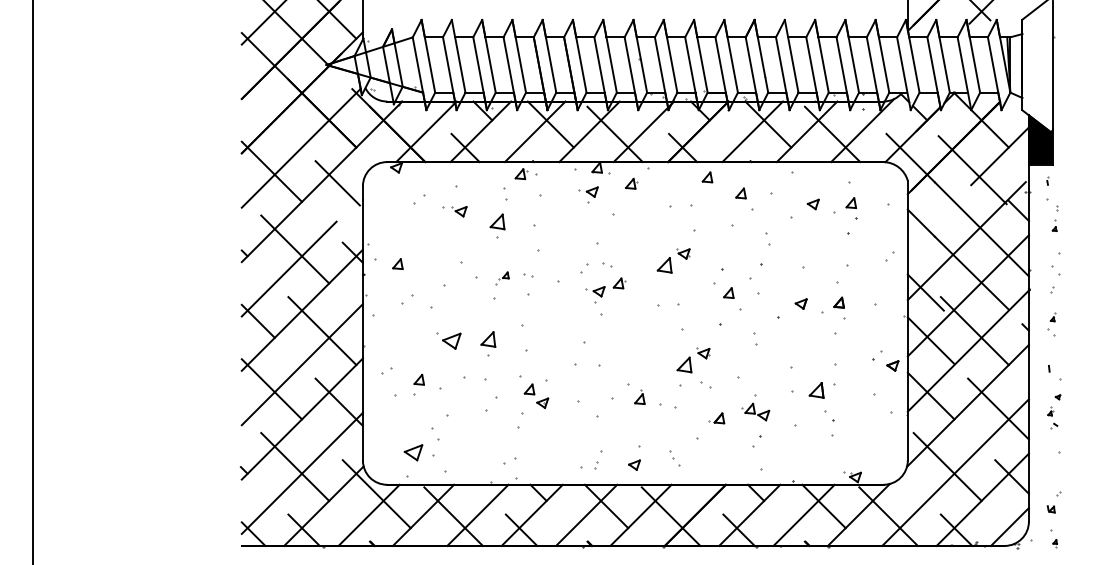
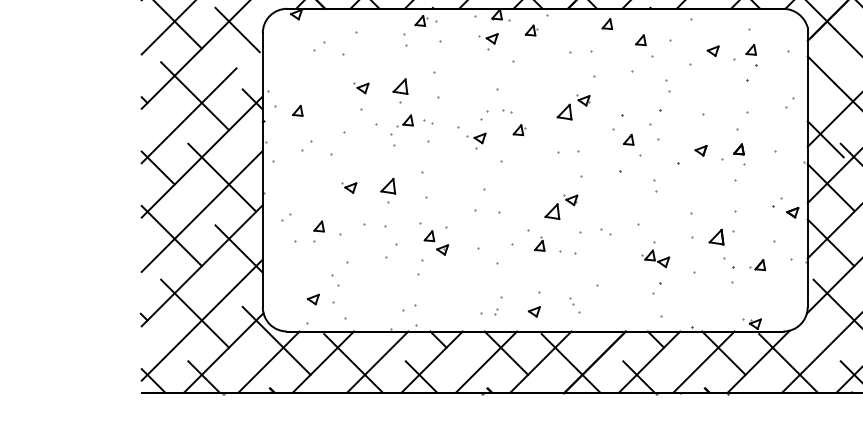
part: (459, 211) -> (361, 88), moved
part: (497, 225) -> (400, 90), moved
part: (502, 277) -> (402, 124), size x1.67
part: (595, 294) -> (476, 141), moved
part: (449, 341) -> (349, 188), size x0.62
part: (693, 360) -> (561, 207), moved
part: (716, 418) -> (757, 265), moved
part: (413, 452) -> (313, 299), size x0.62

